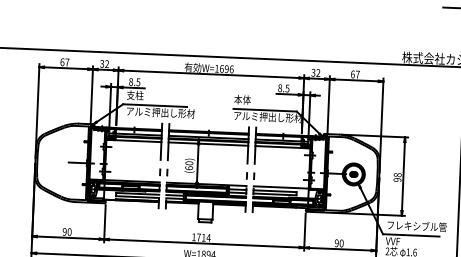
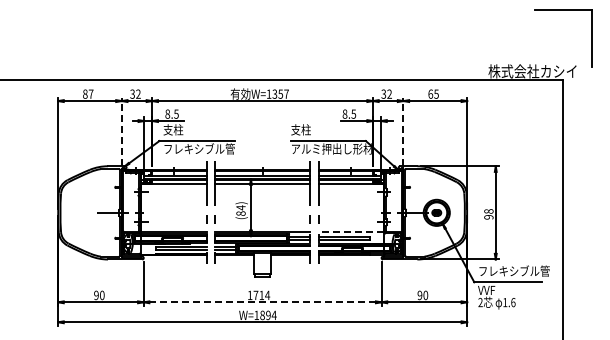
text: (62, 61) -> (85, 93), 67 -> 87
text: (226, 68) -> (280, 93), W=1696 -> W=1357
text: (357, 74) -> (436, 93), 67 -> 65
line: (91, 94) -> (121, 131), solid -> dashed
text: (242, 99) -> (300, 129), 本体 -> 支柱
line: (328, 104) -> (403, 131), solid -> dashed
text: (160, 112) -> (204, 148), アルミ押出し形材 -> フレキシブル管
text: (188, 165) -> (240, 210), (60) -> (84)
line: (281, 187) -> (351, 231), solid -> dashed
line: (204, 243) -> (263, 302), solid -> dashed

